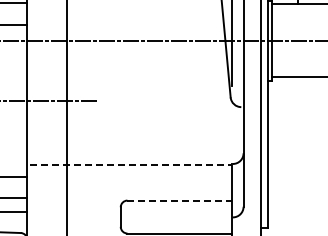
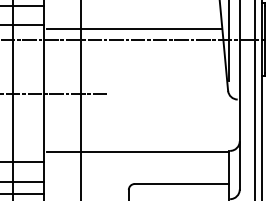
line: (126, 29) -> (133, 29), added
line: (130, 165) -> (137, 152), dashed -> solid
line: (180, 200) -> (182, 183), dashed -> solid

